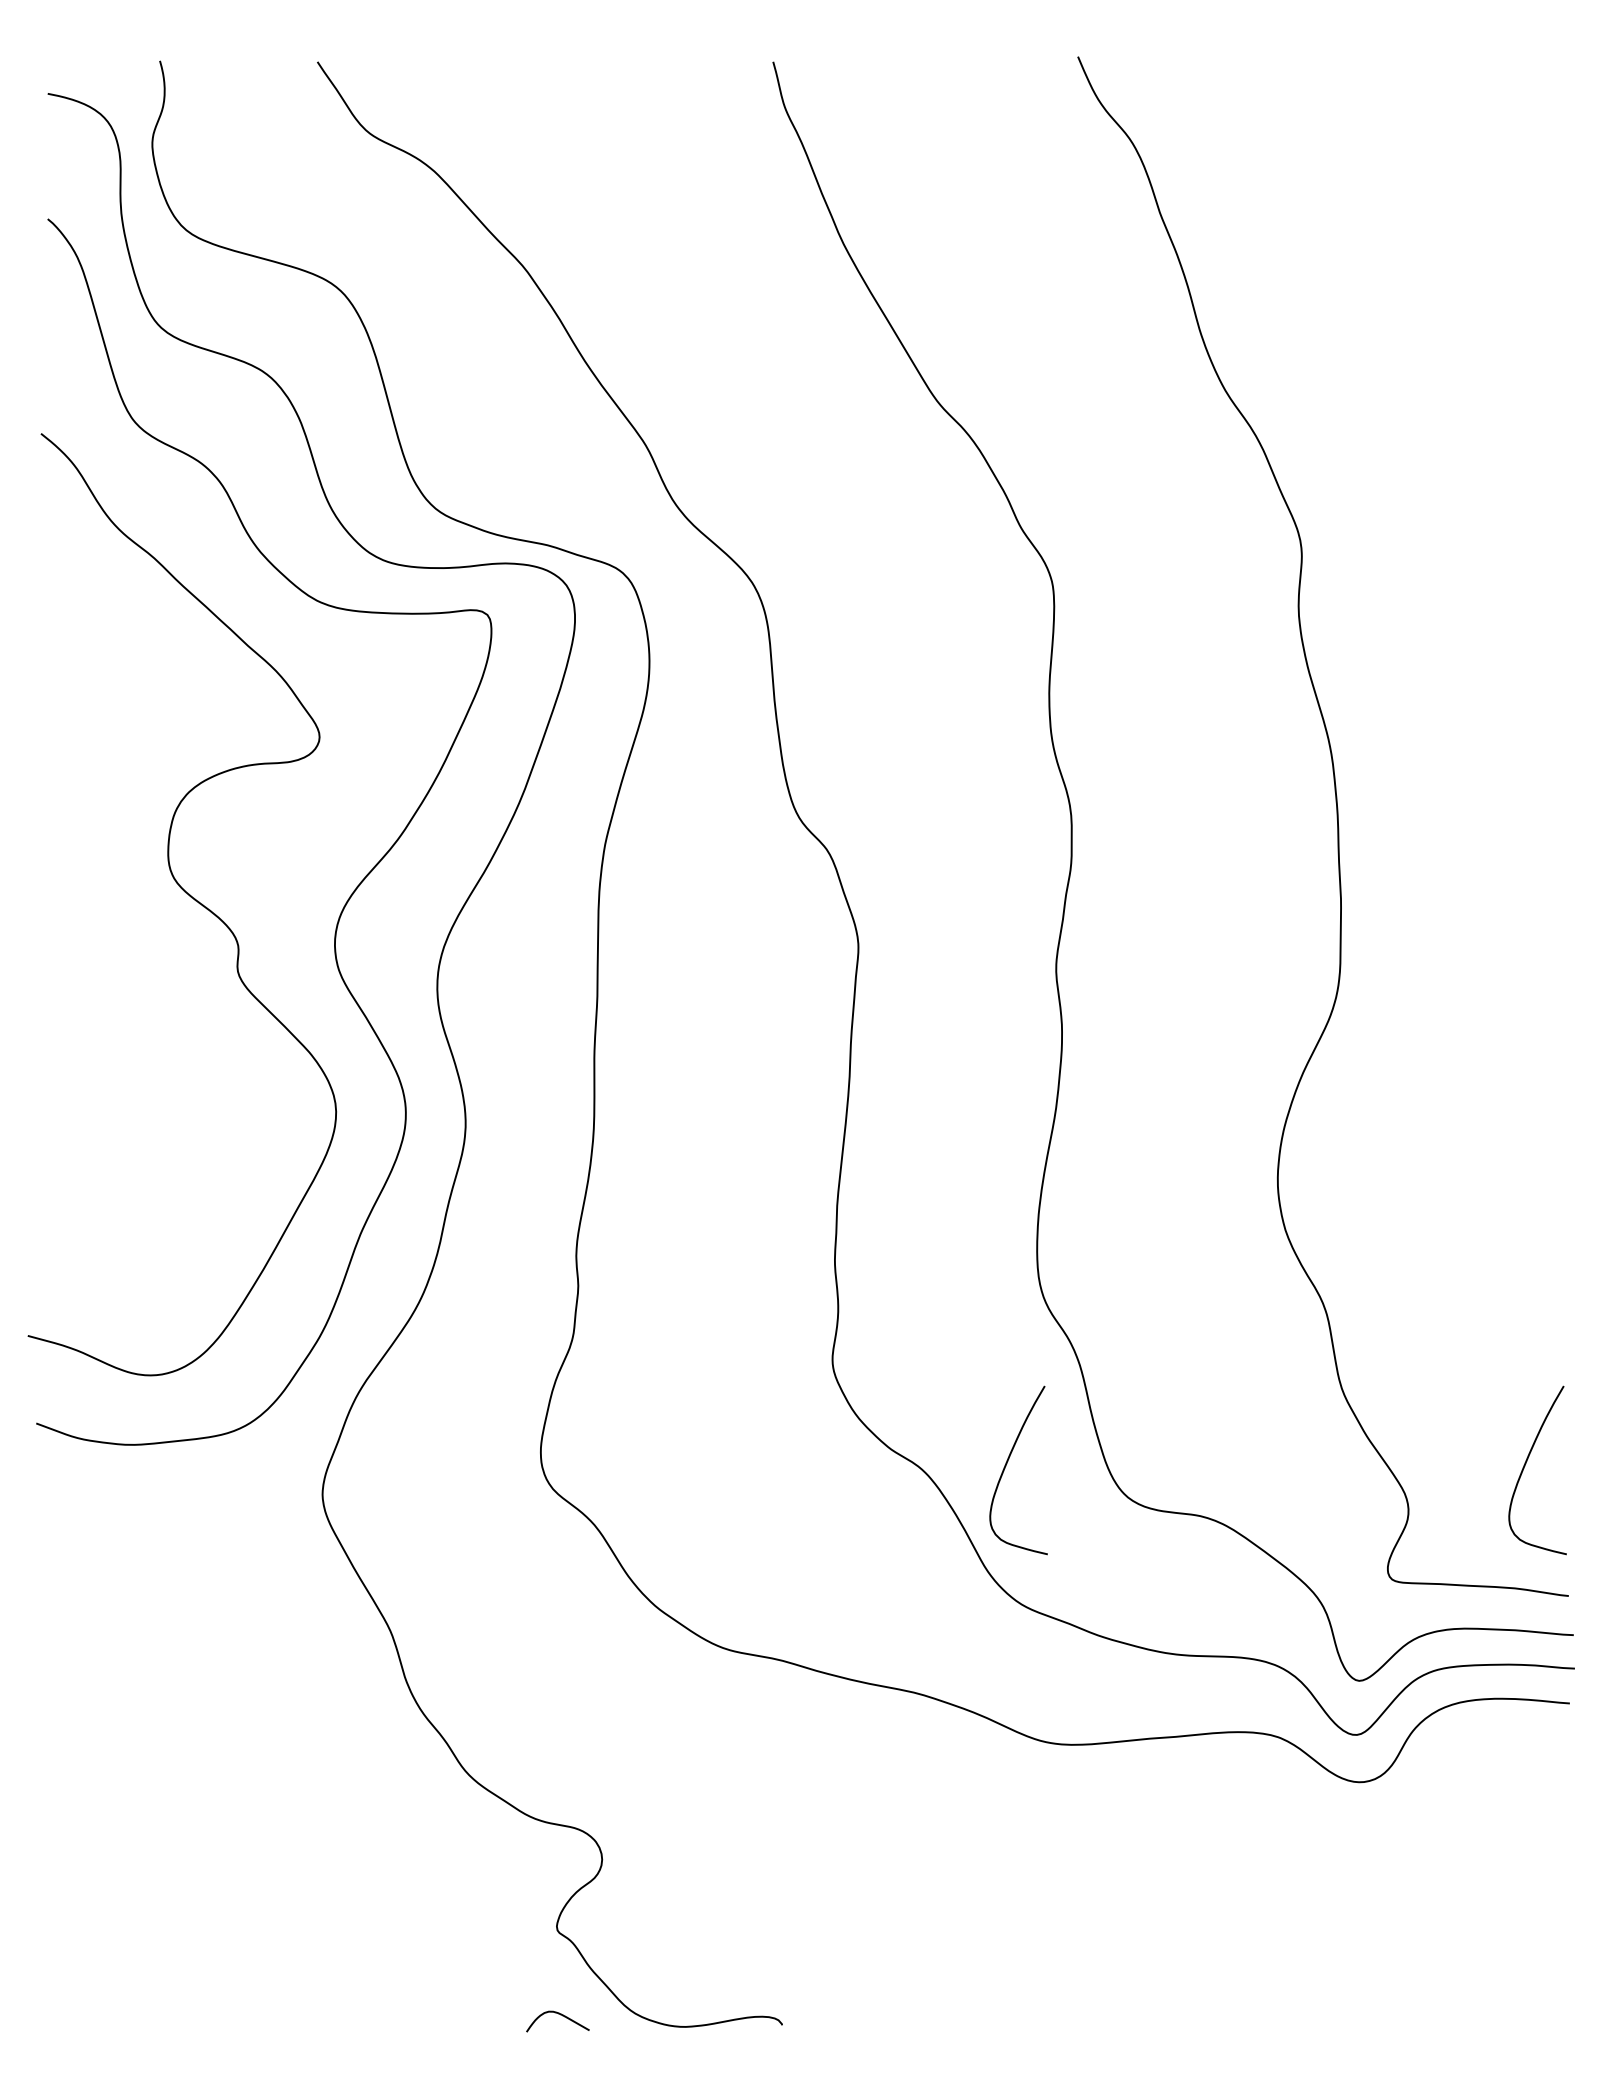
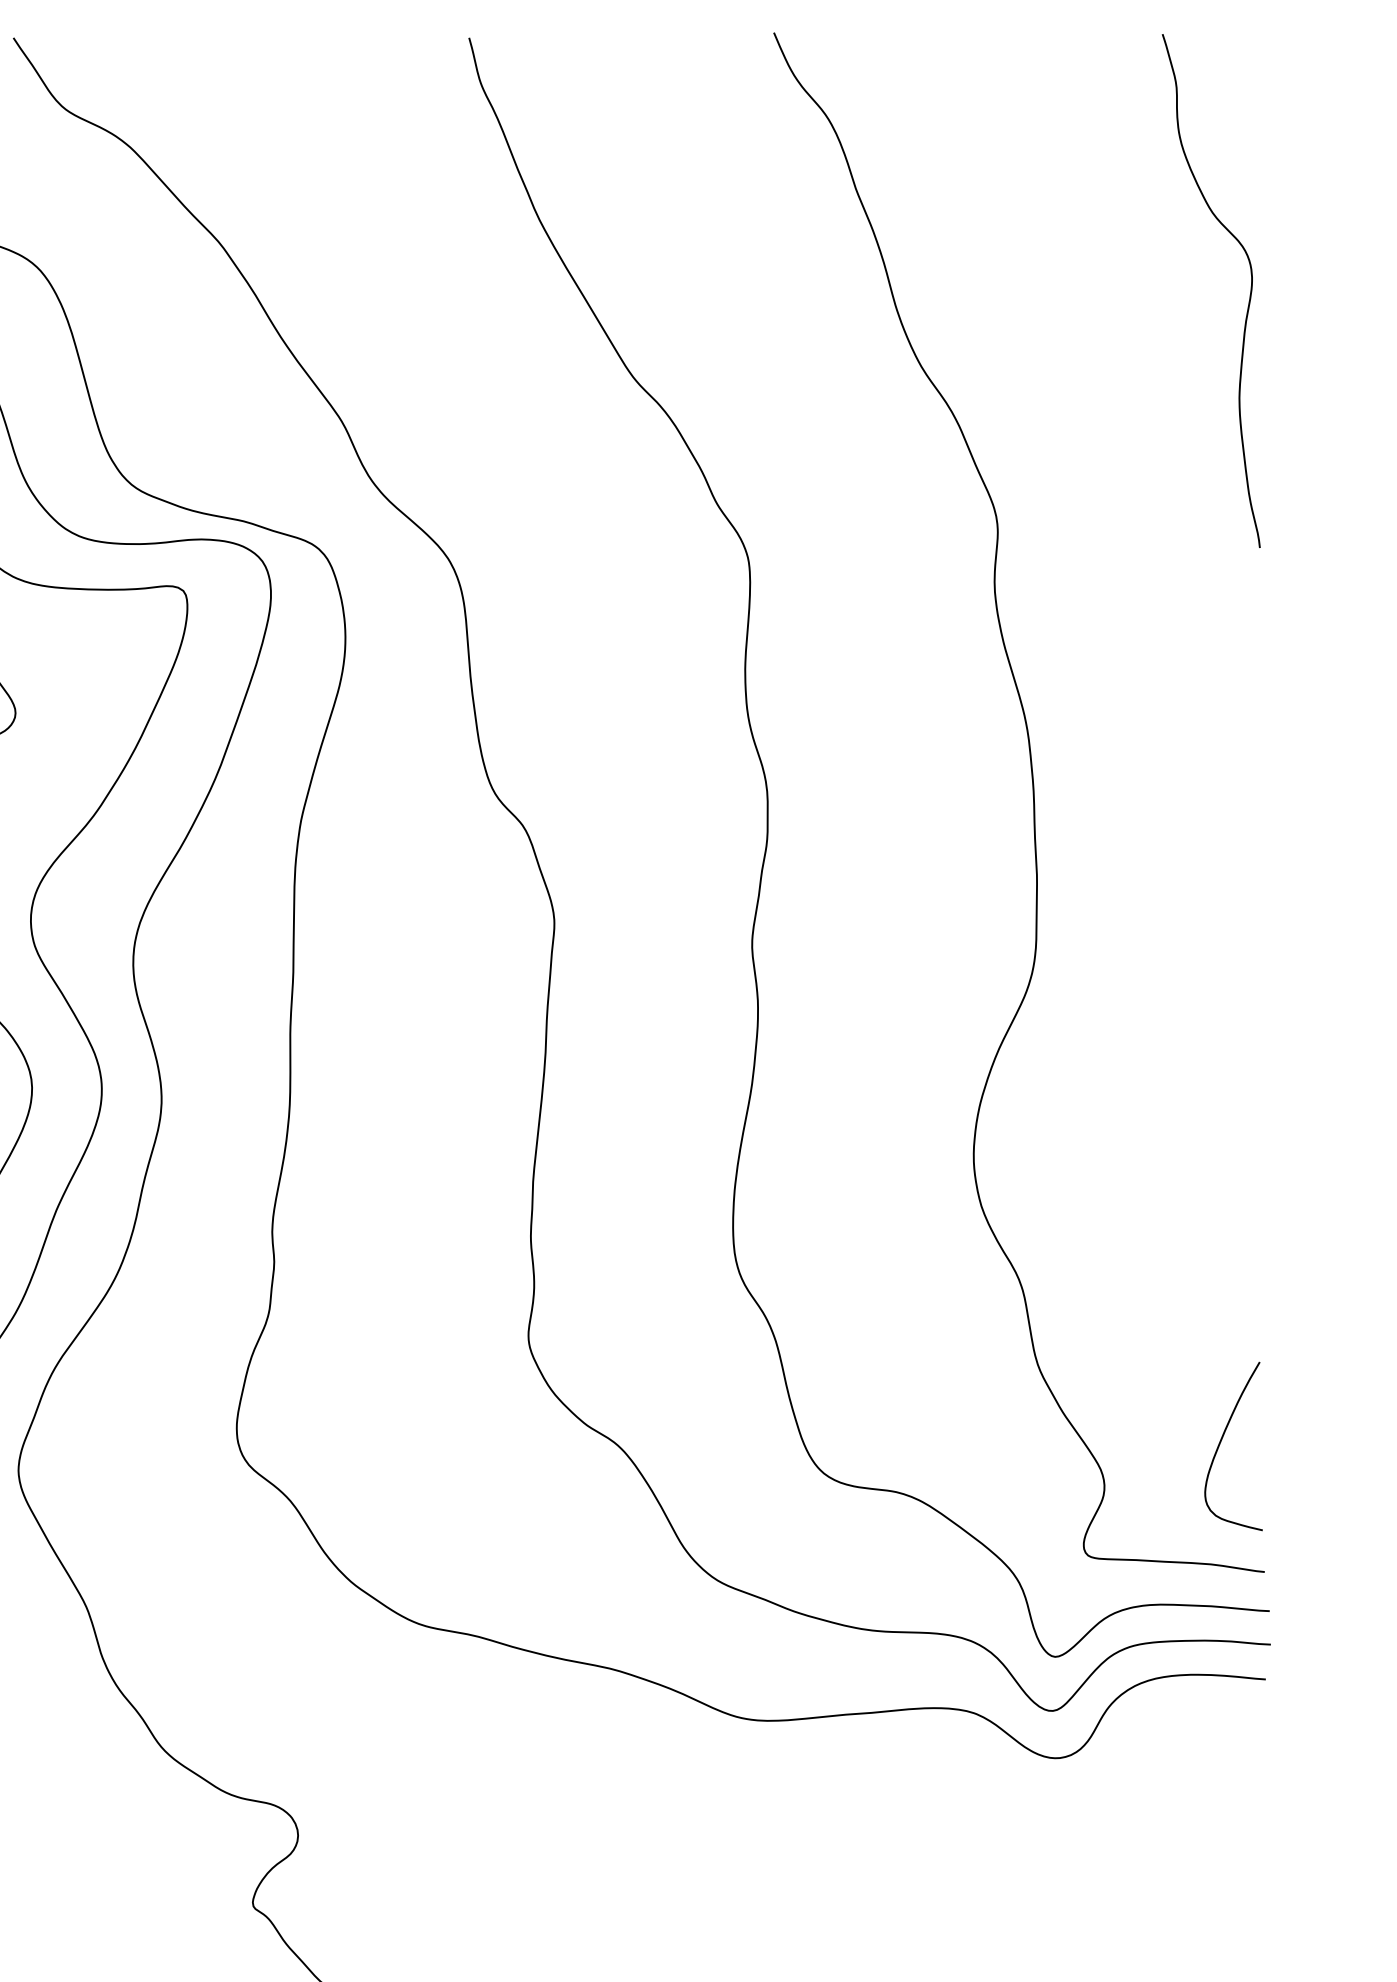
curve: (1553, 319) -> (1249, 295), added
curve: (1006, 1466) -> (702, 1442), removed

